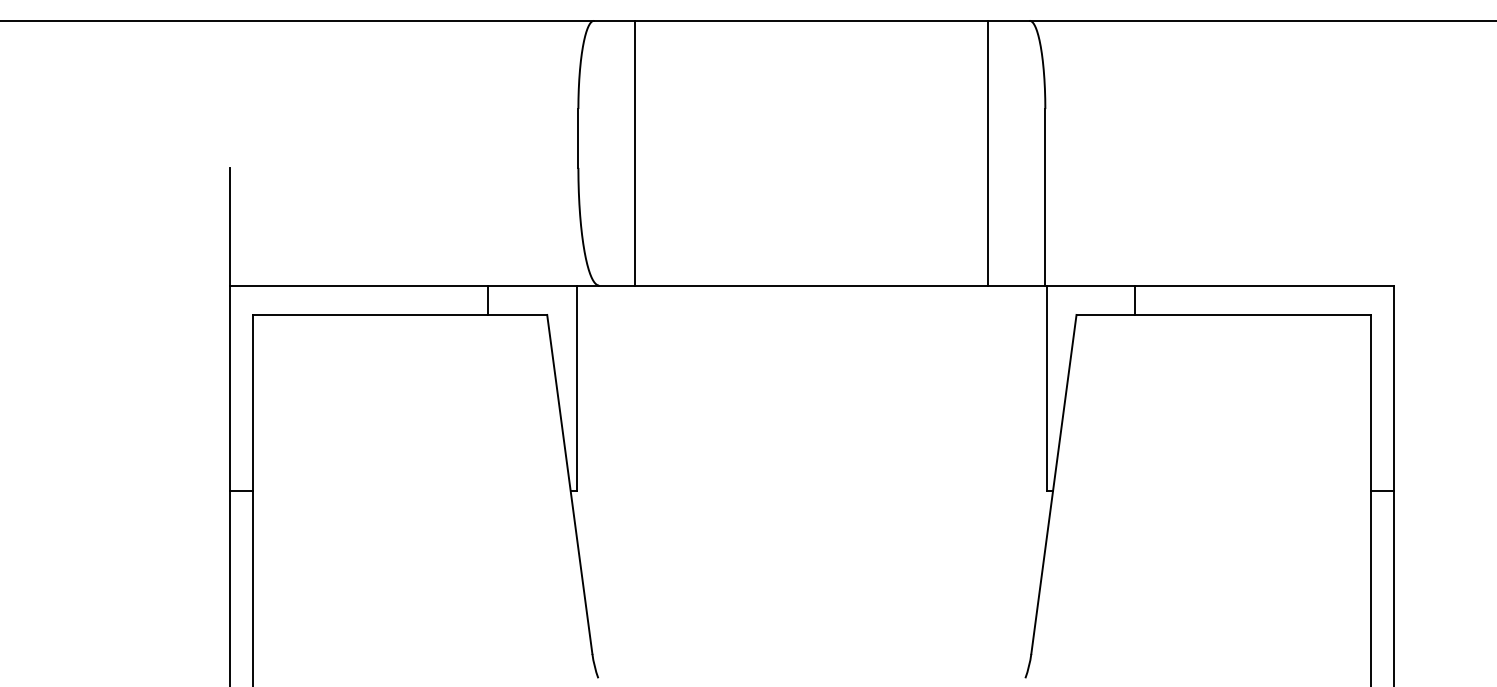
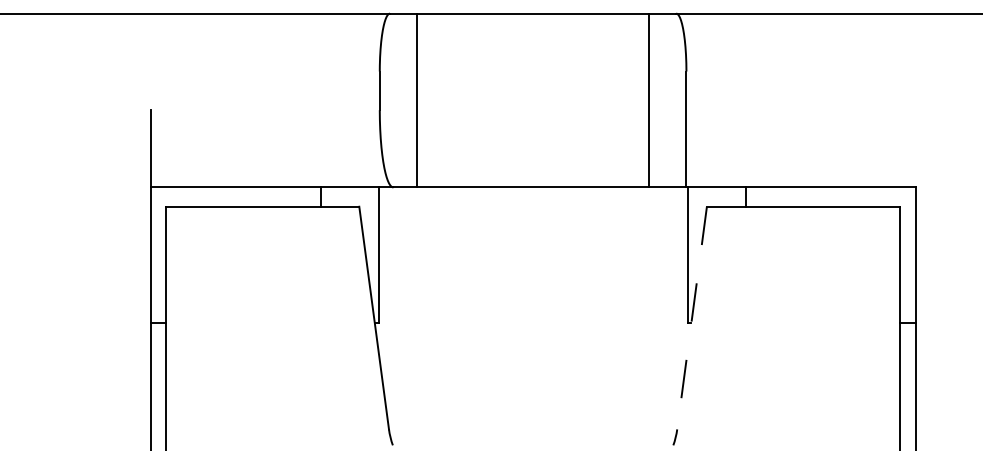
line: (1054, 485) -> (692, 318), solid -> dashed

